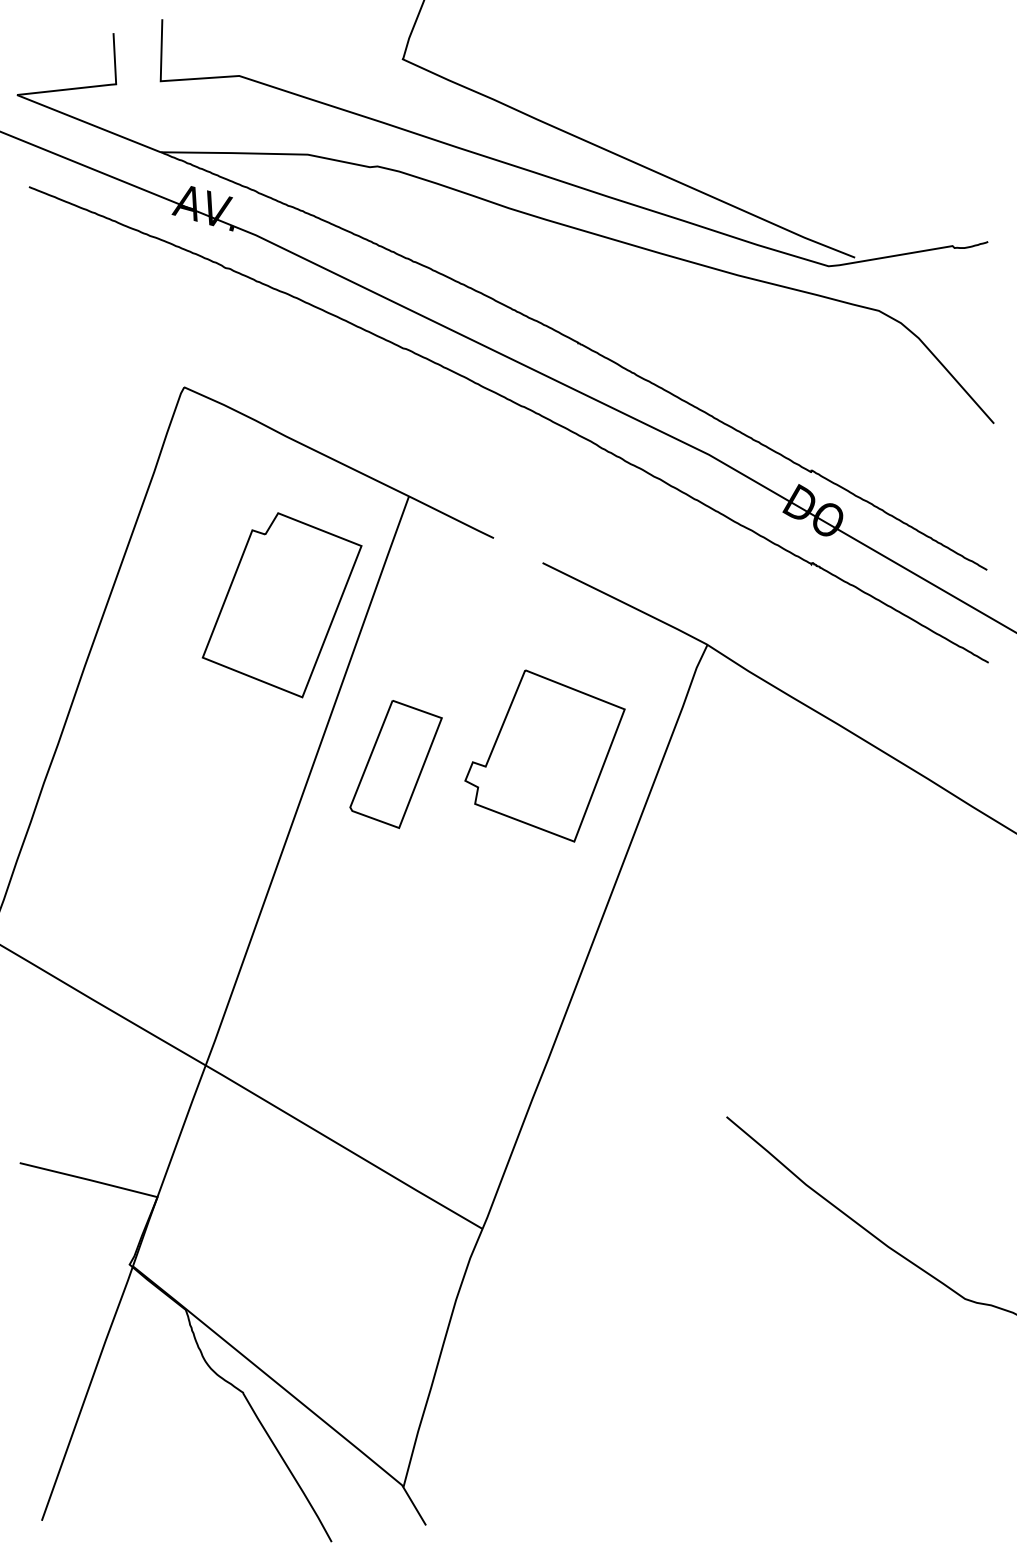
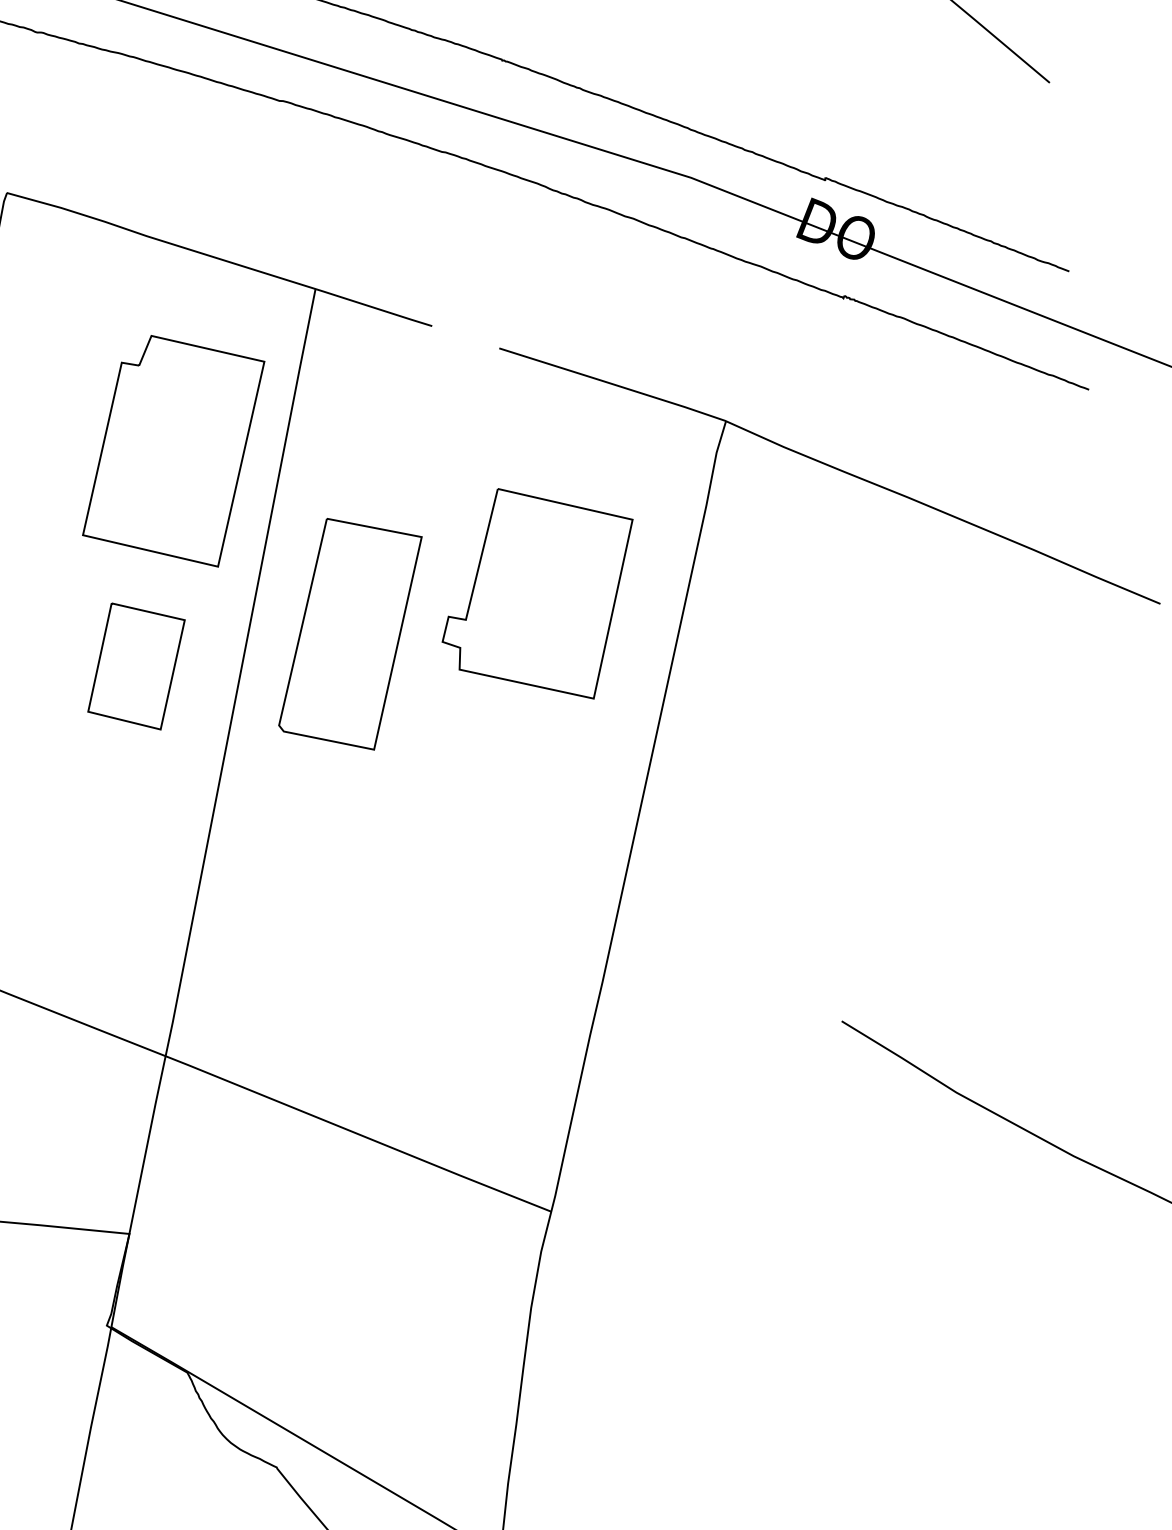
part: (228, 764) -> (136, 666), added
part: (395, 764) -> (350, 634), size x1.43

